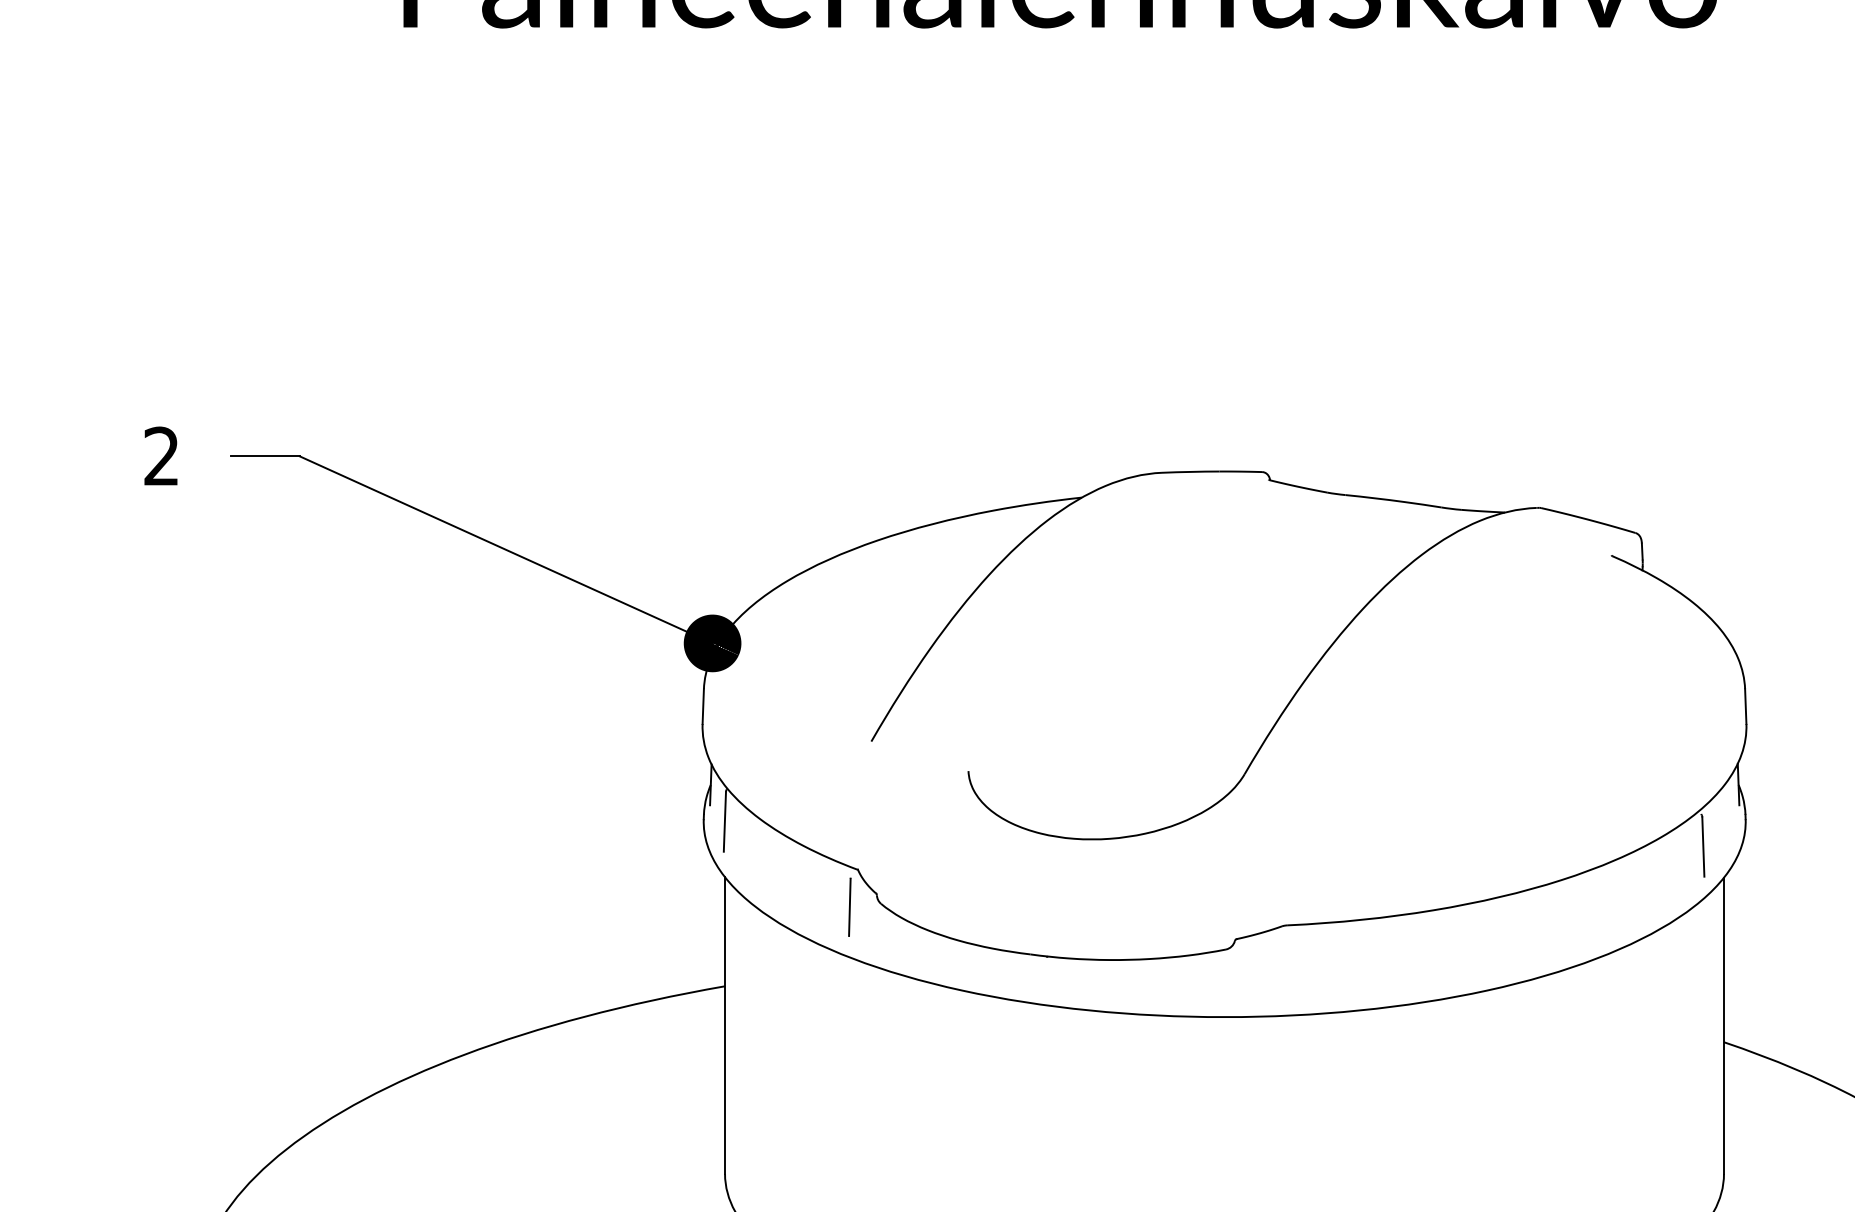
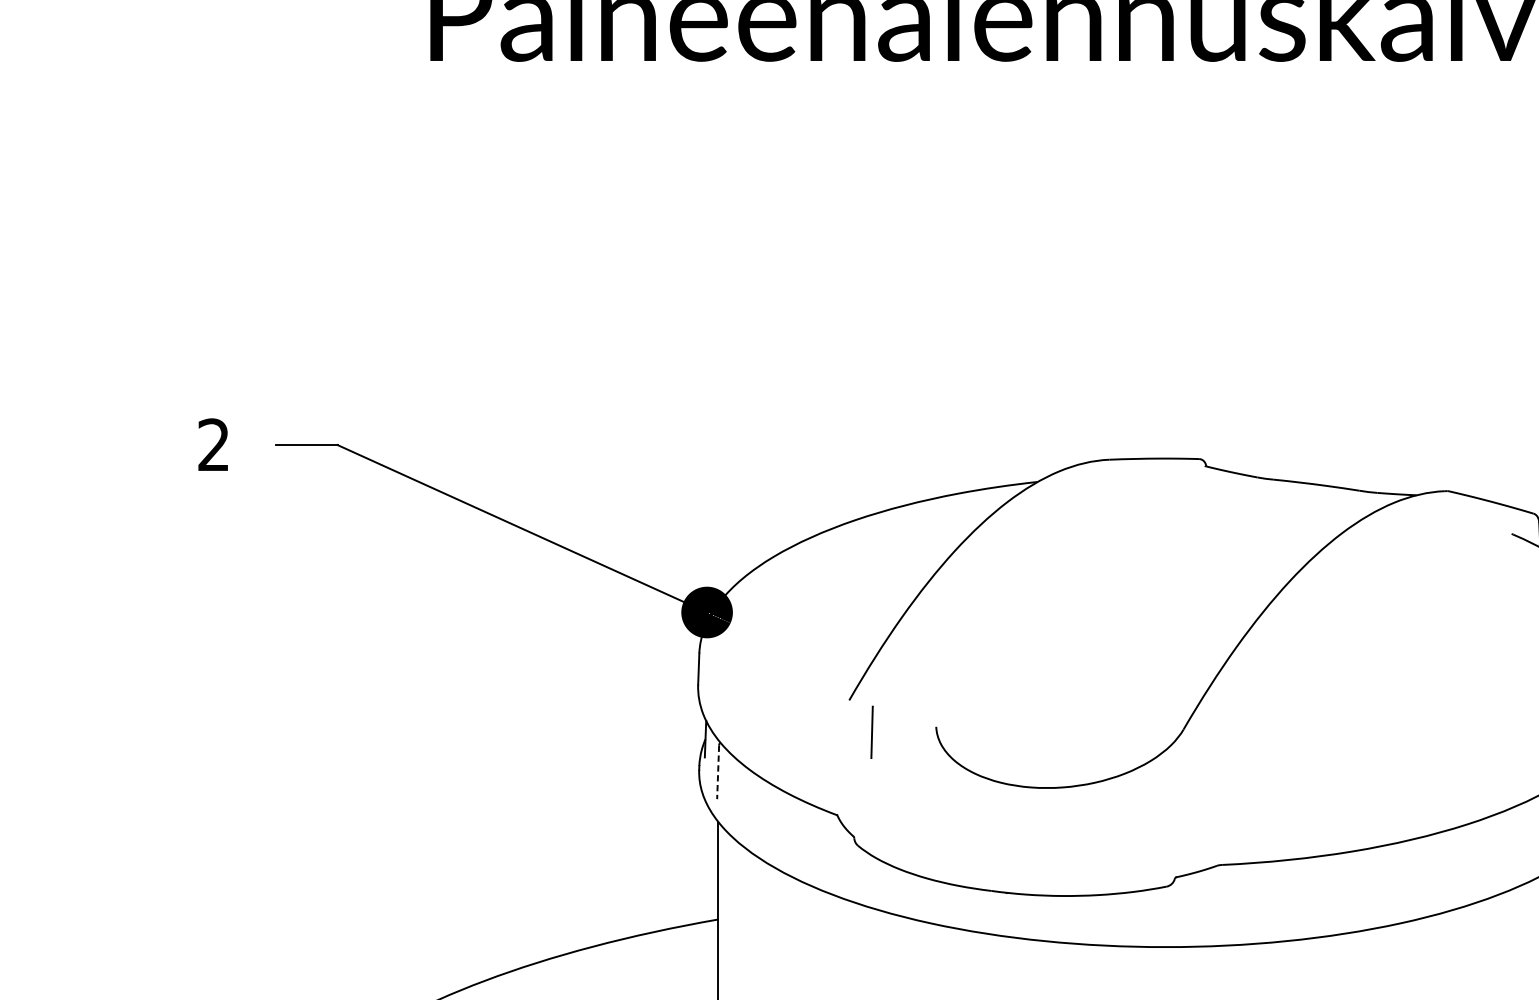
line: (724, 821) -> (717, 771), solid -> dashed
line: (849, 906) -> (871, 731), moved

